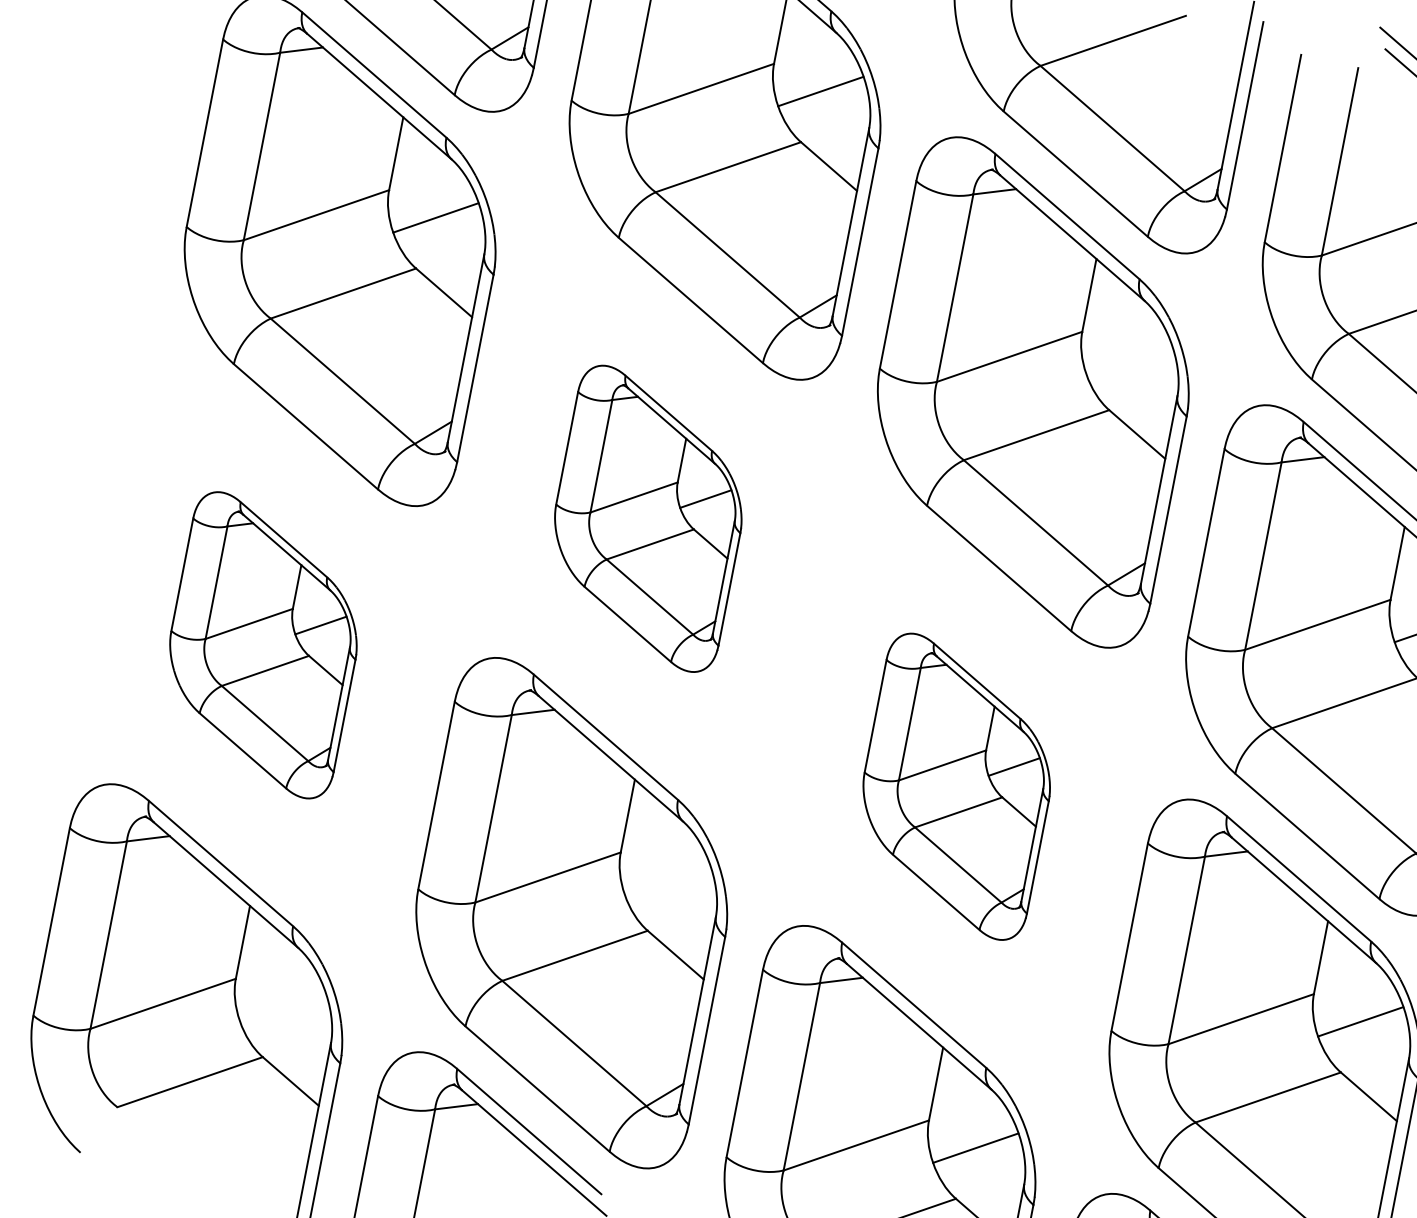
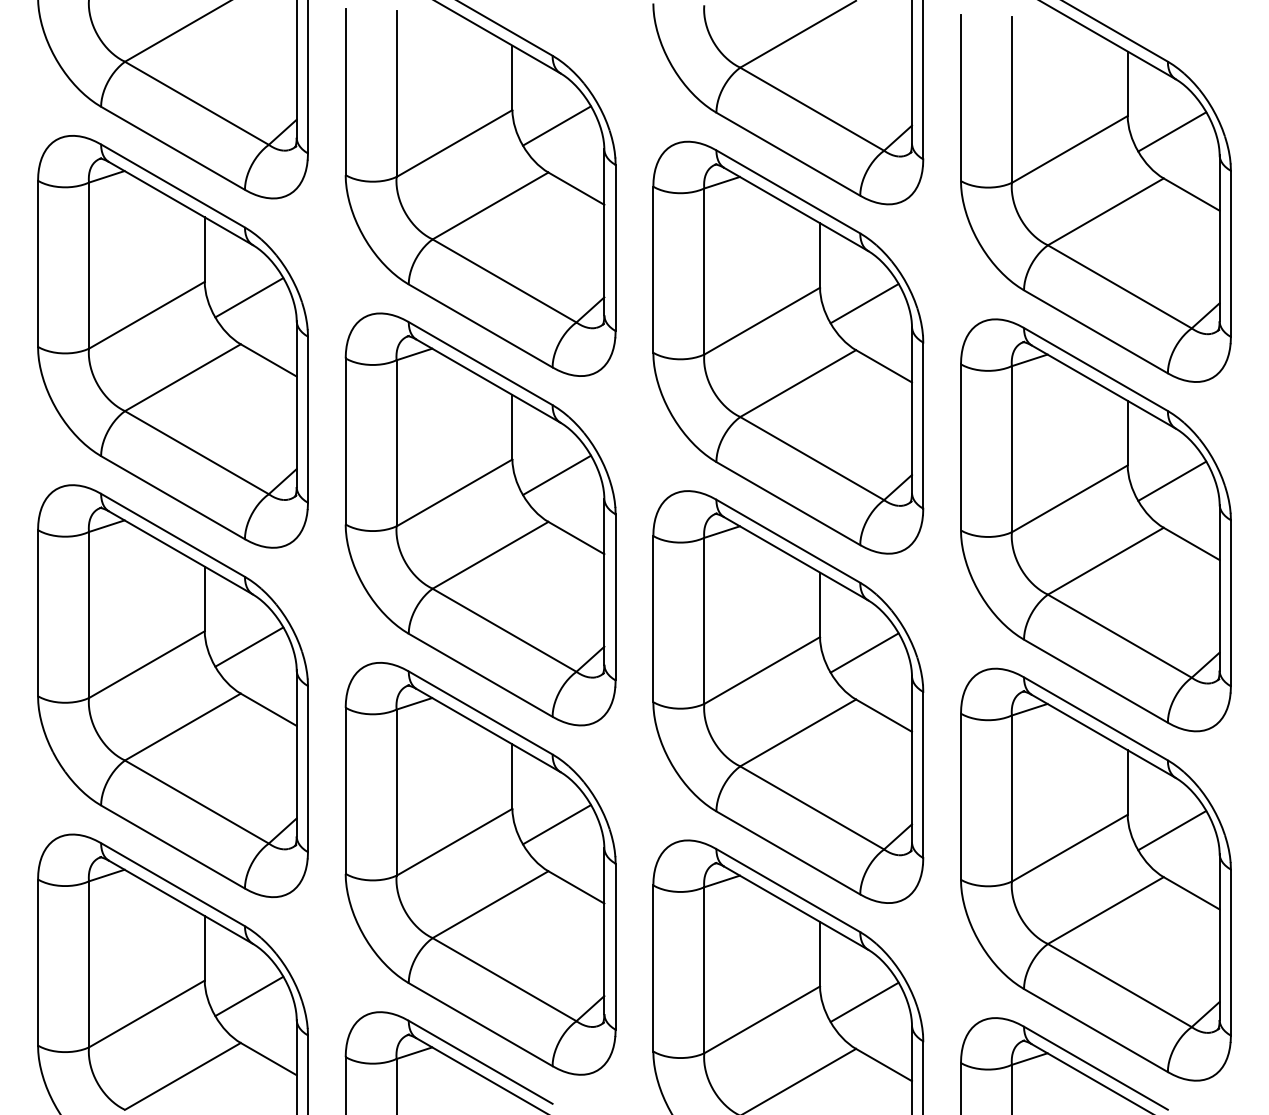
line: (1128, 359) -> (864, 303), added
part: (648, 518) -> (480, 519), size x1.67
part: (262, 645) -> (172, 691), size x1.67
part: (956, 786) -> (788, 696), size x1.67
line: (667, 879) -> (556, 824), added
line: (282, 1006) -> (249, 996), added

